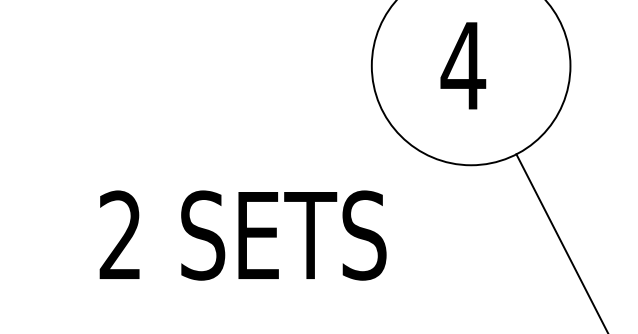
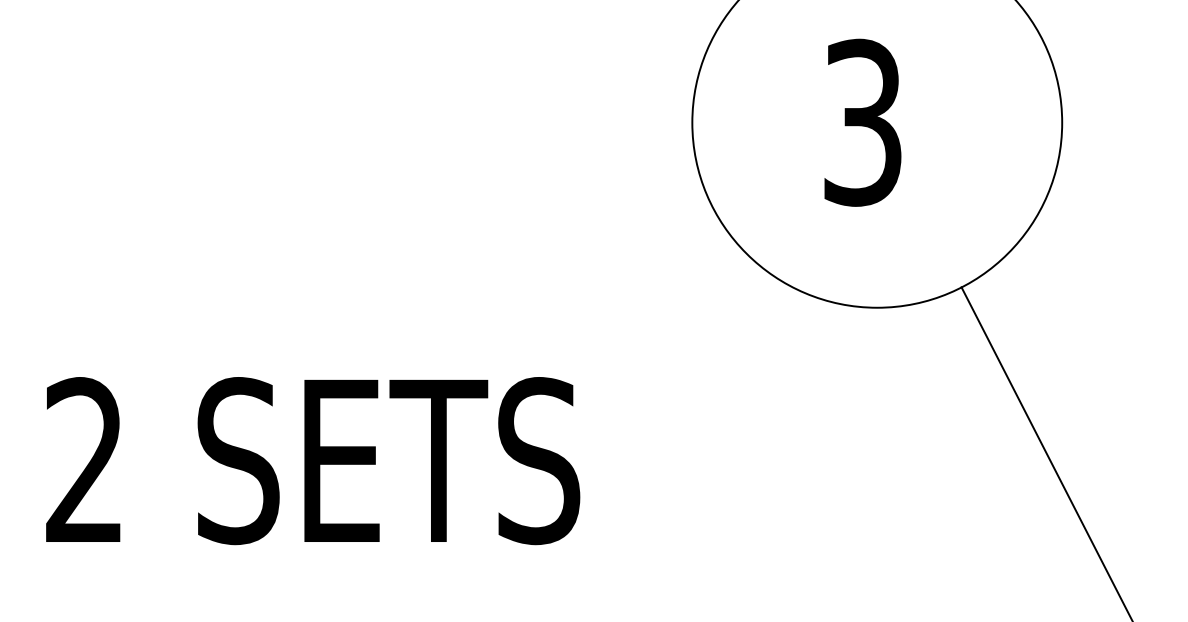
text: (463, 65) -> (863, 122), 4 -> 3
text: (242, 235) -> (311, 460), moved

